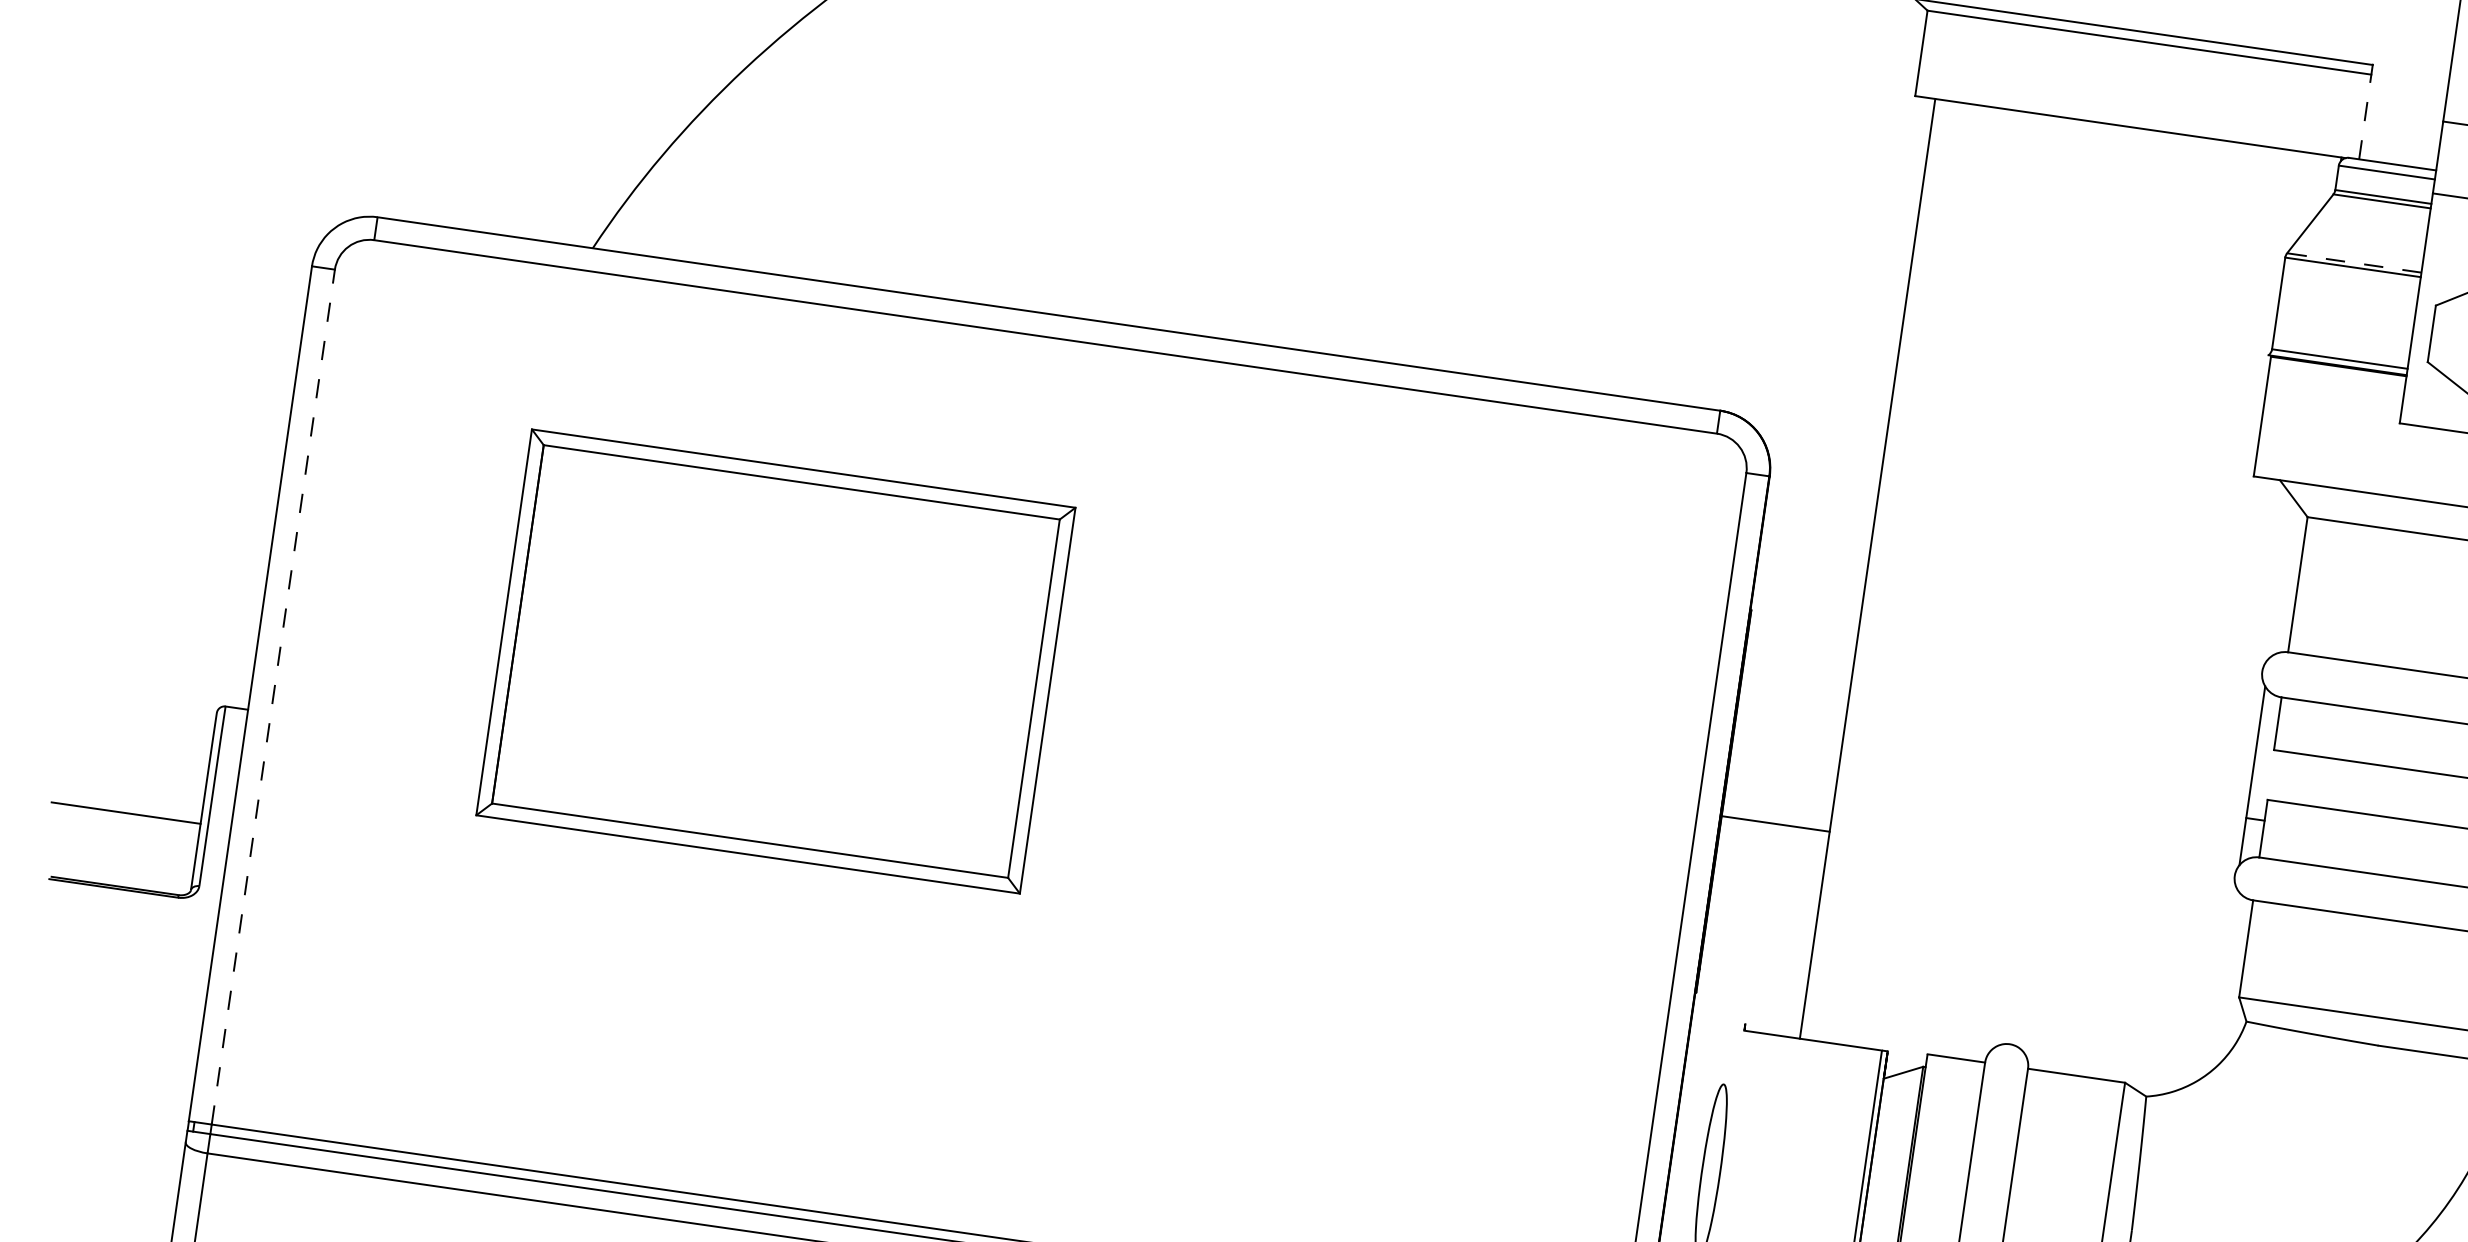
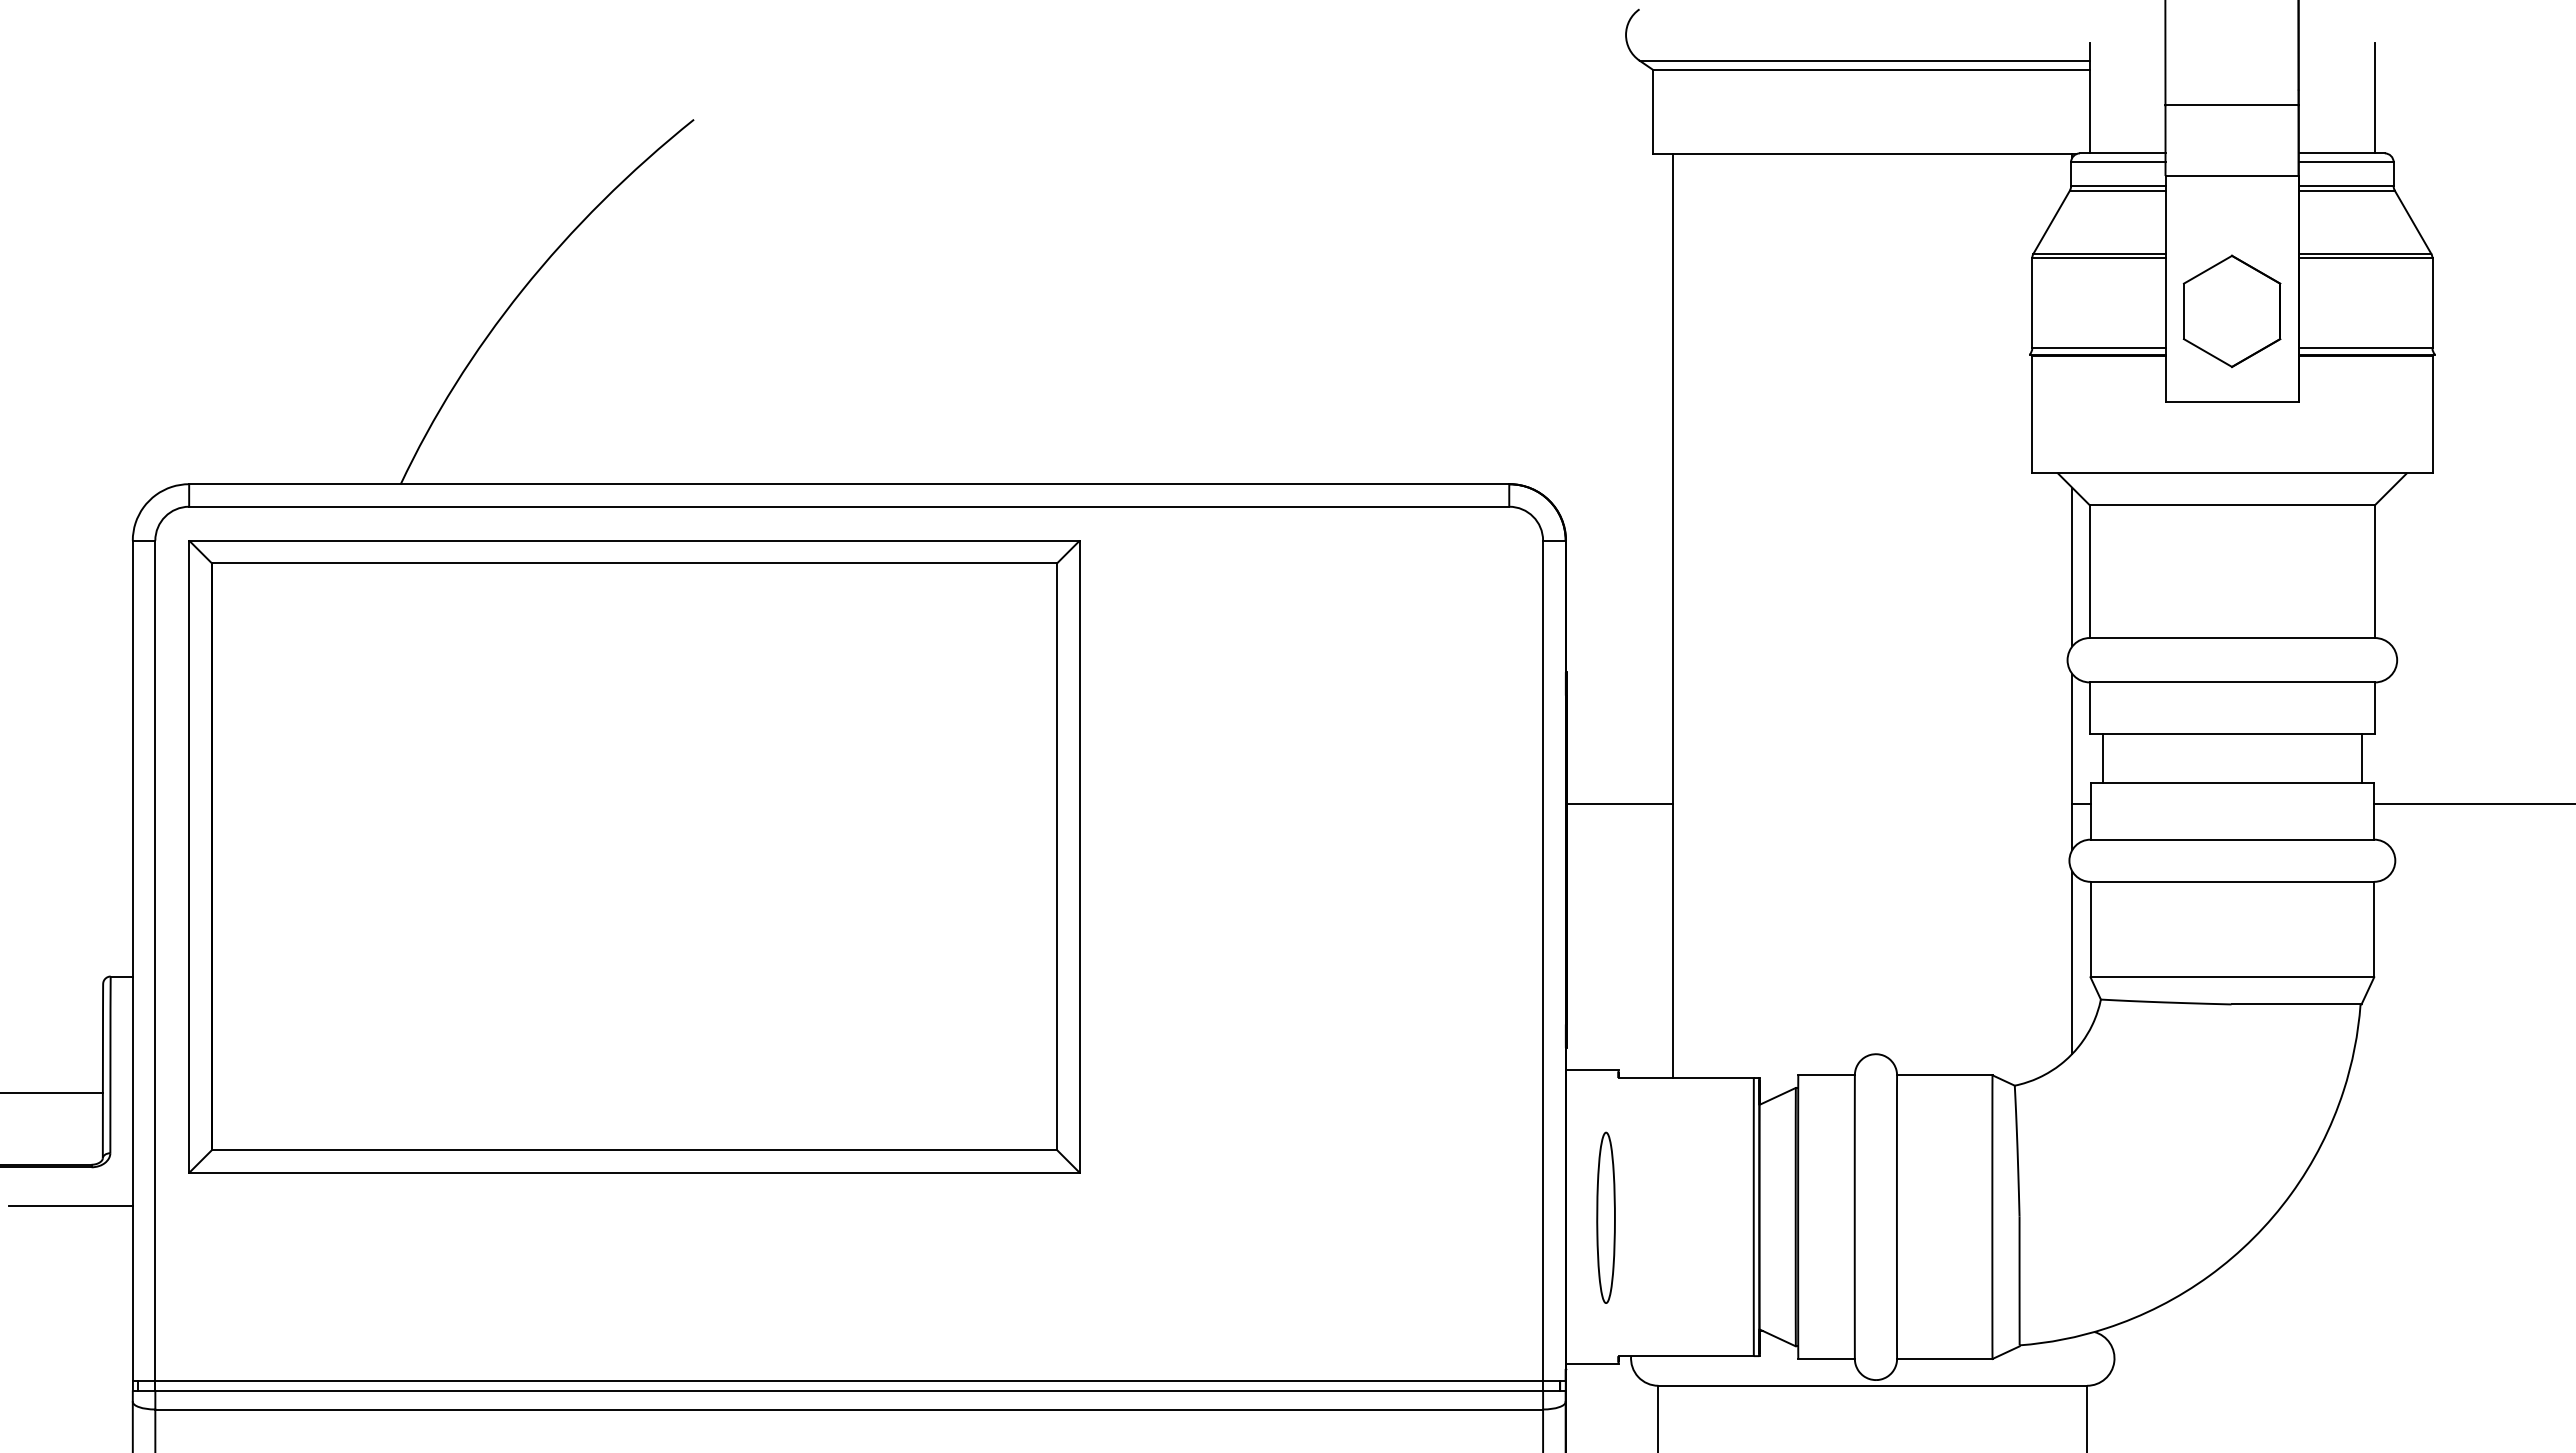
line: (2366, 103) -> (2089, 98), dashed -> solid
line: (2353, 262) -> (2098, 253), dashed -> solid
line: (2281, 576) -> (2072, 566), added
part: (775, 661) -> (634, 856), size x1.67
line: (273, 696) -> (155, 960), dashed -> solid
line: (2284, 776) -> (2103, 758), added
line: (1775, 823) -> (1619, 803), moved
line: (151, 933) -> (70, 1205), added
line: (2223, 979) -> (2072, 962), added
line: (1718, 1019) -> (1592, 1070), added

